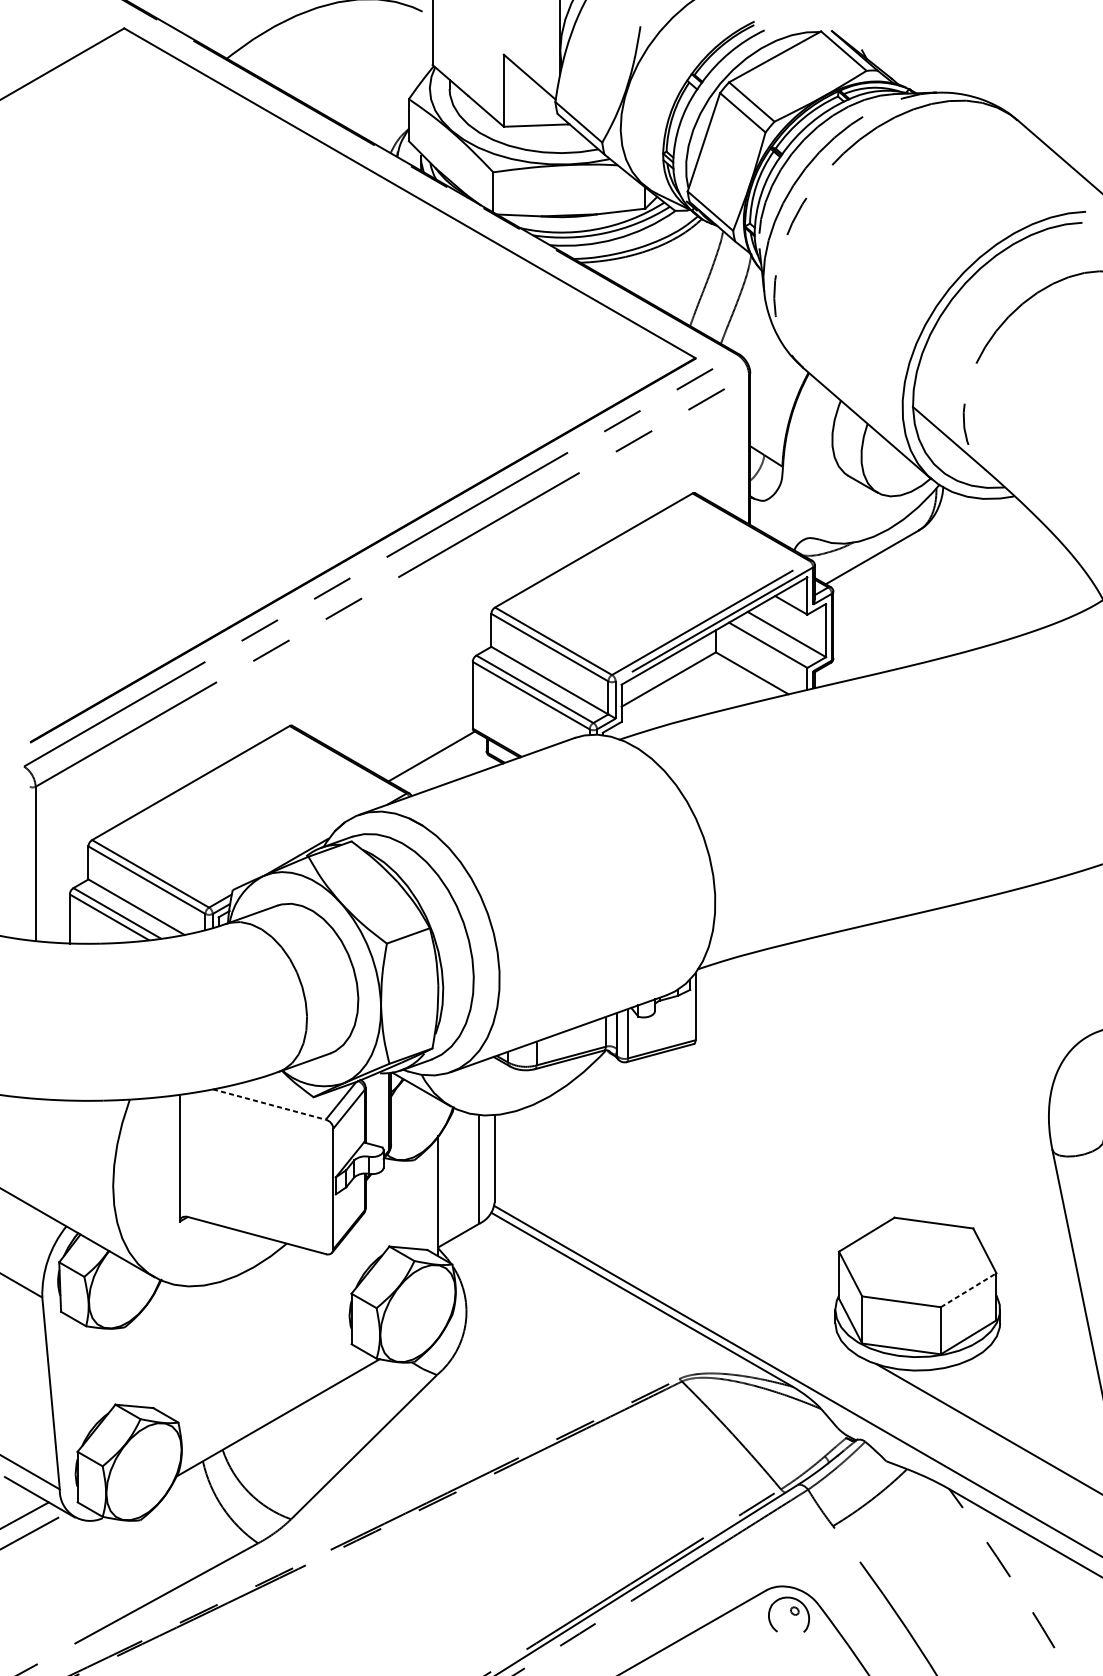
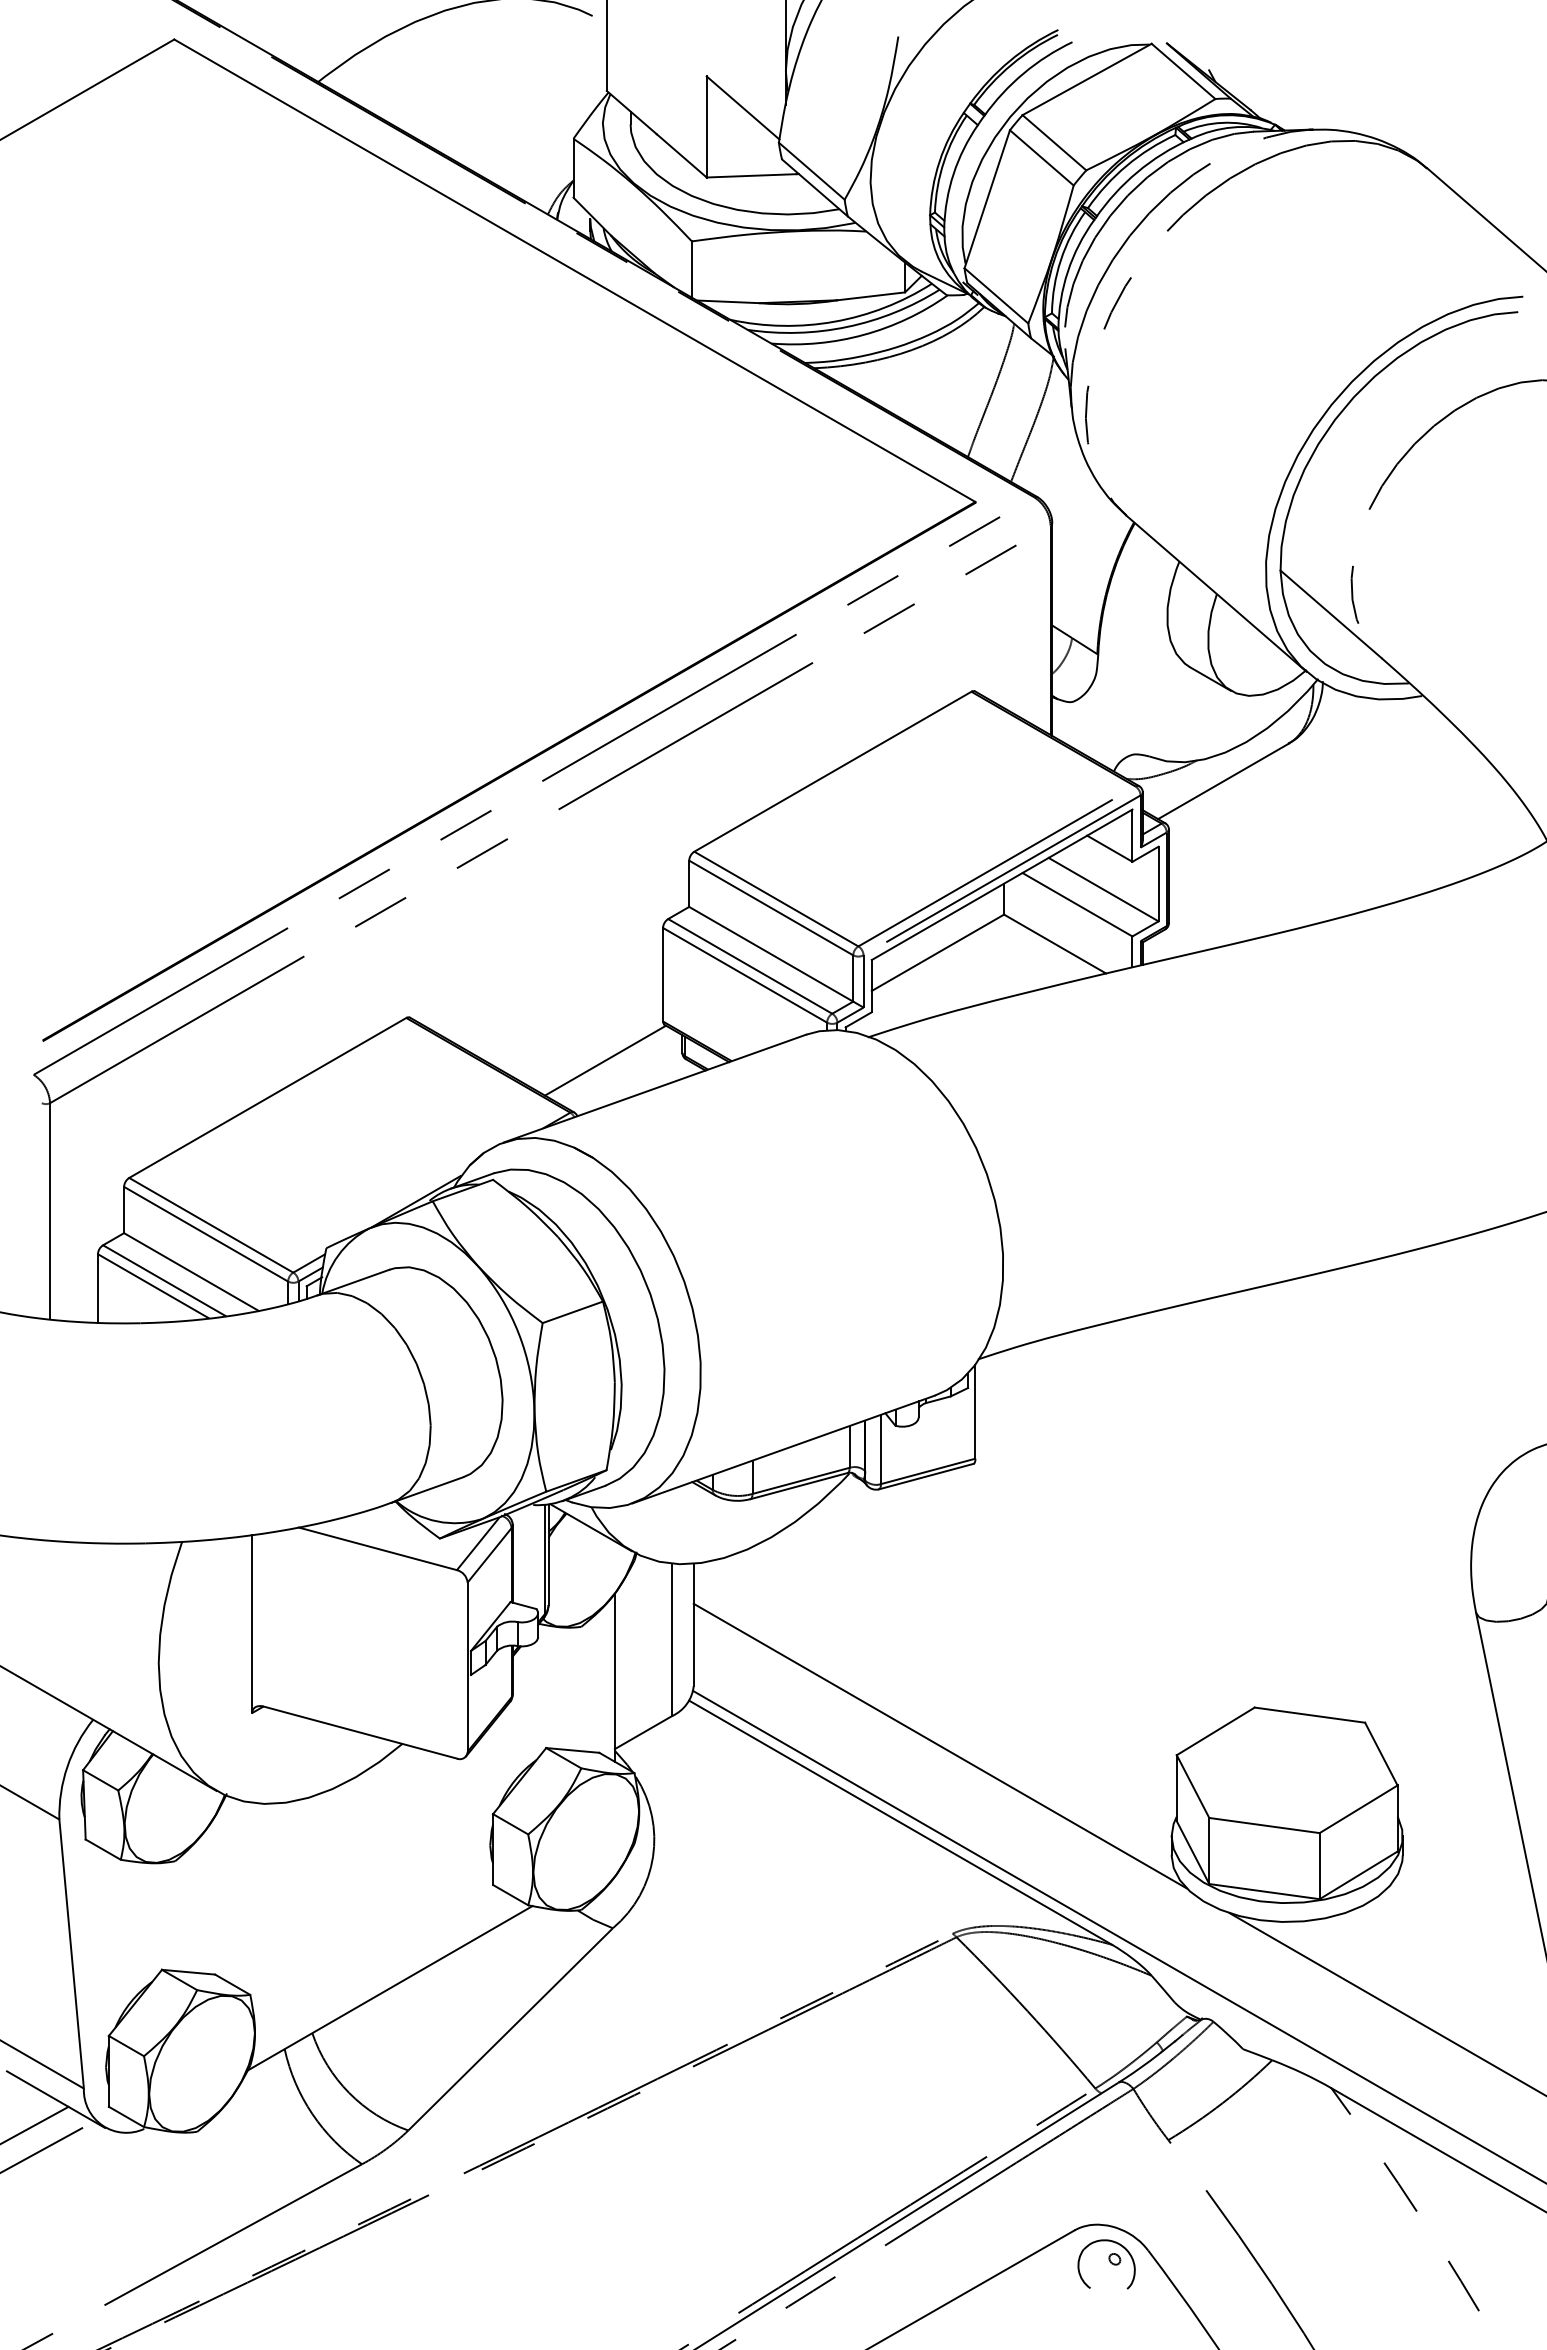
line: (269, 1104) -> (377, 1548), dashed -> solid
line: (669, 1244) -> (939, 1745), added
line: (968, 1290) -> (1358, 1809), dashed -> solid

